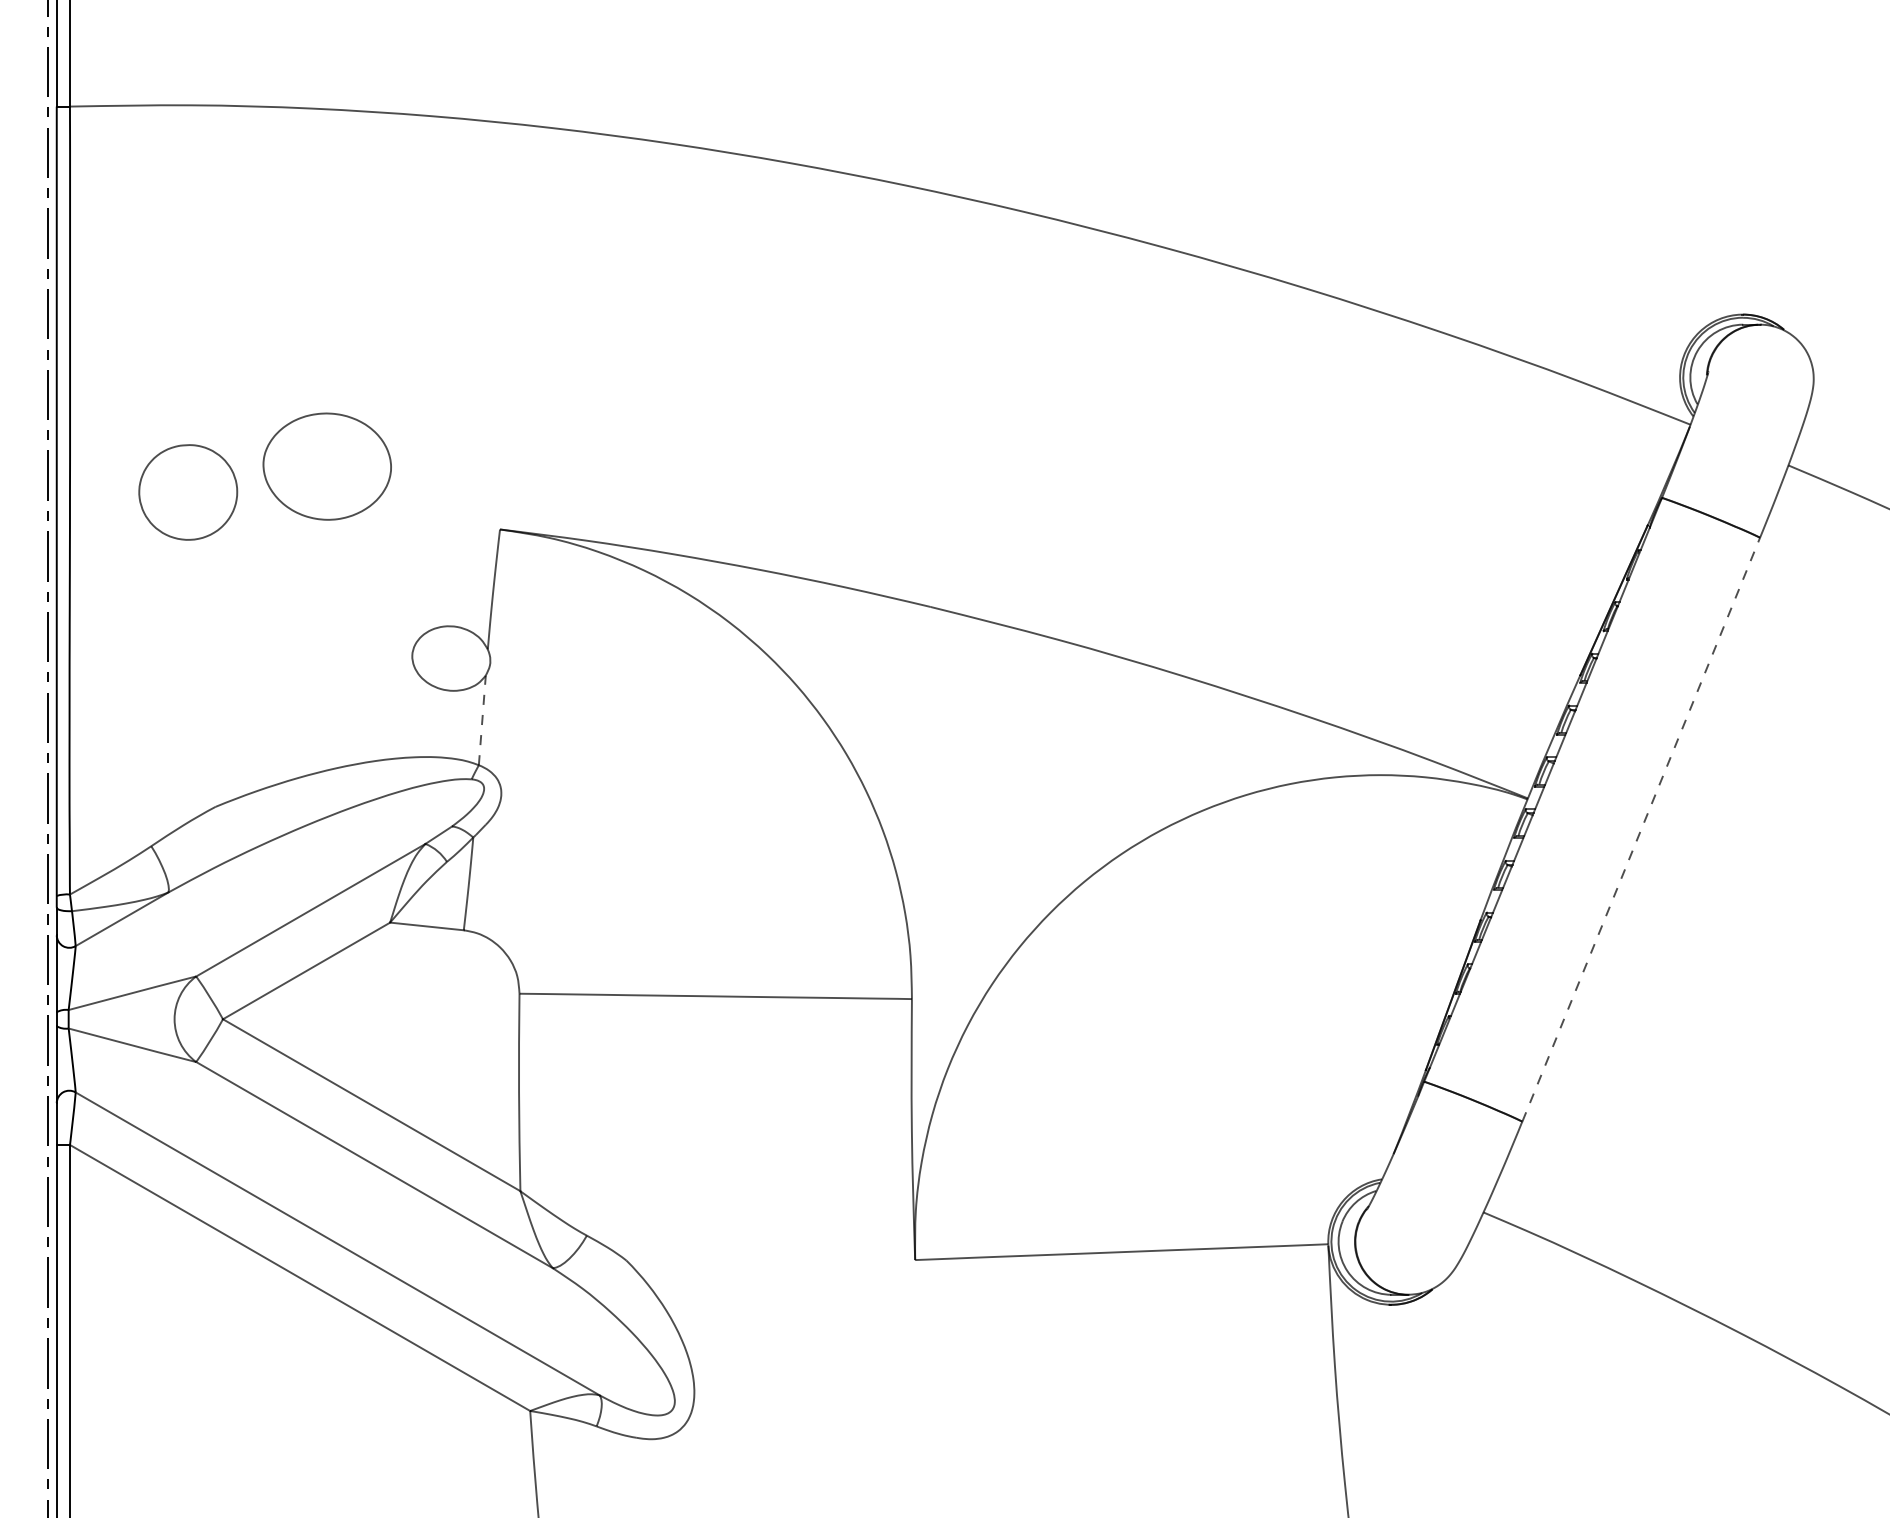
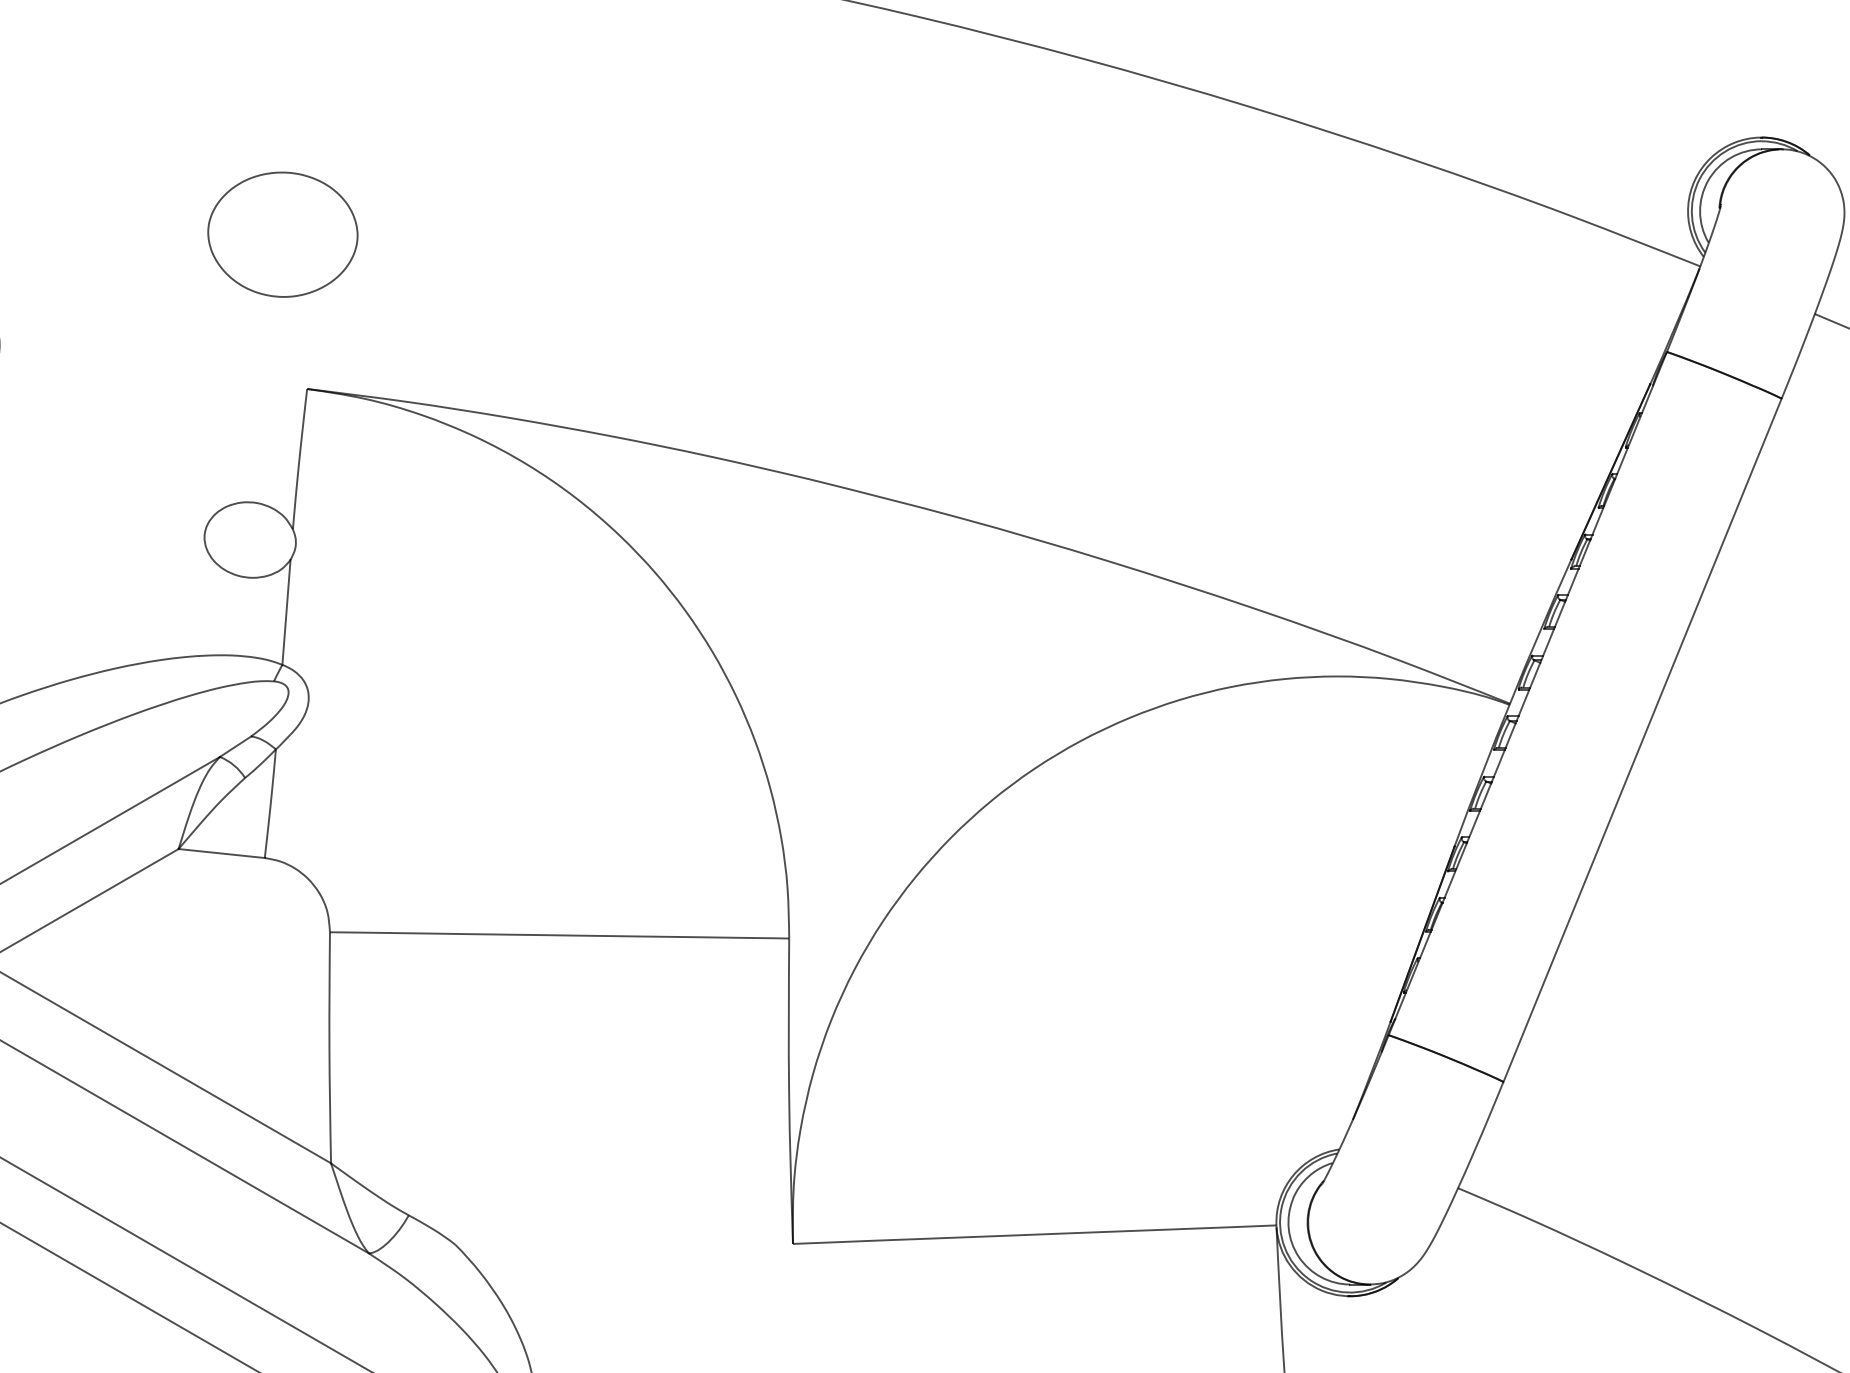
part: (326, 466) -> (281, 234), moved
line: (482, 720) -> (286, 612), dashed -> solid
line: (1641, 829) -> (1642, 740), dashed -> solid

